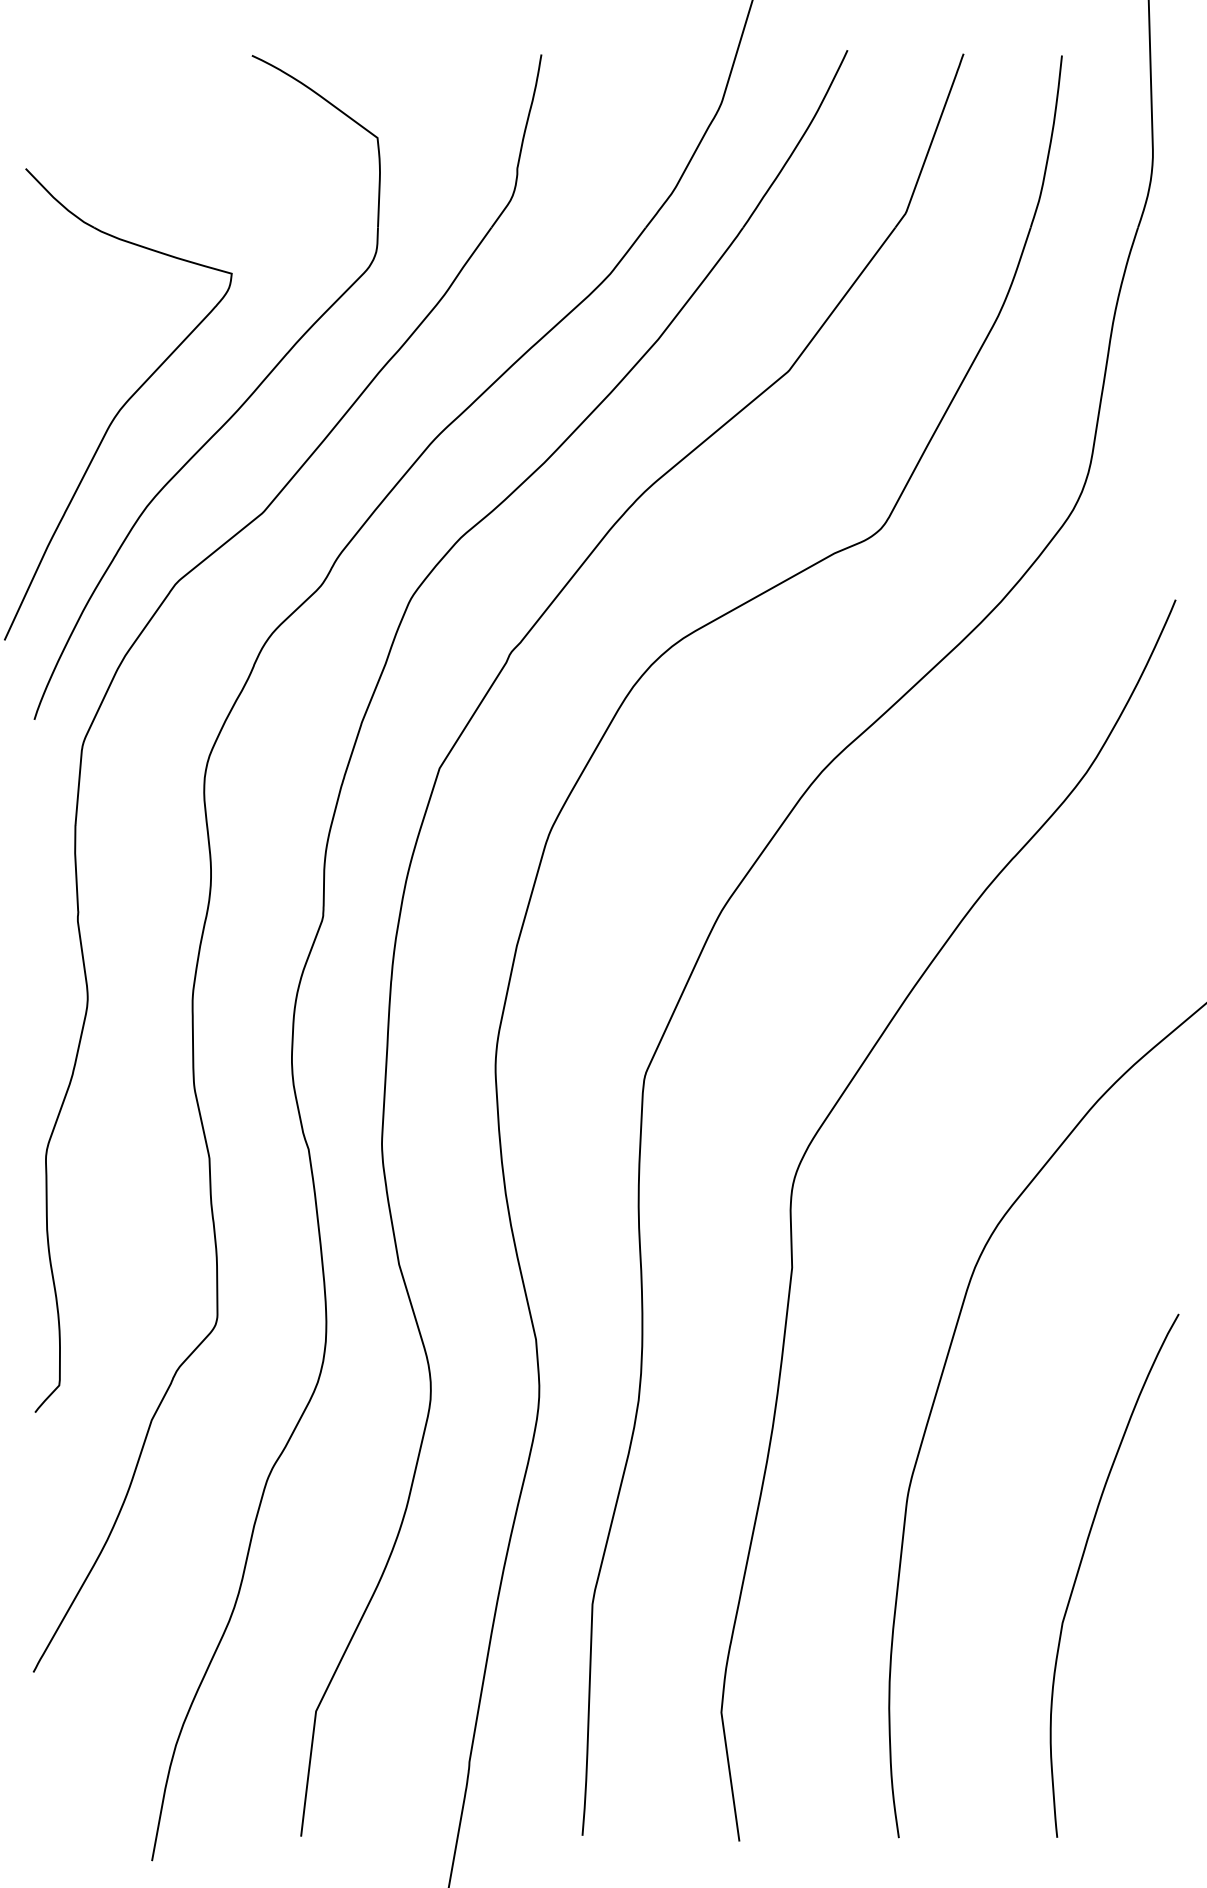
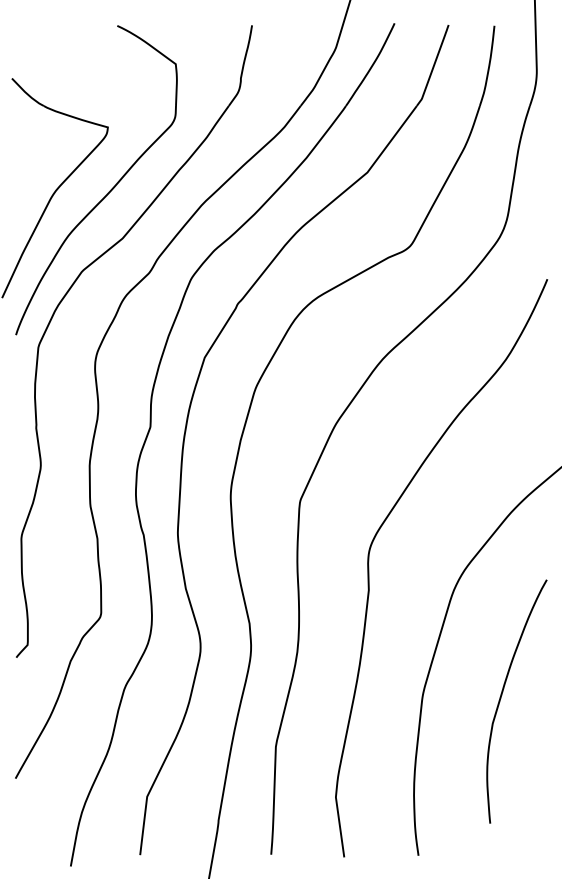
curve: (1083, 1562) -> (502, 695), moved

